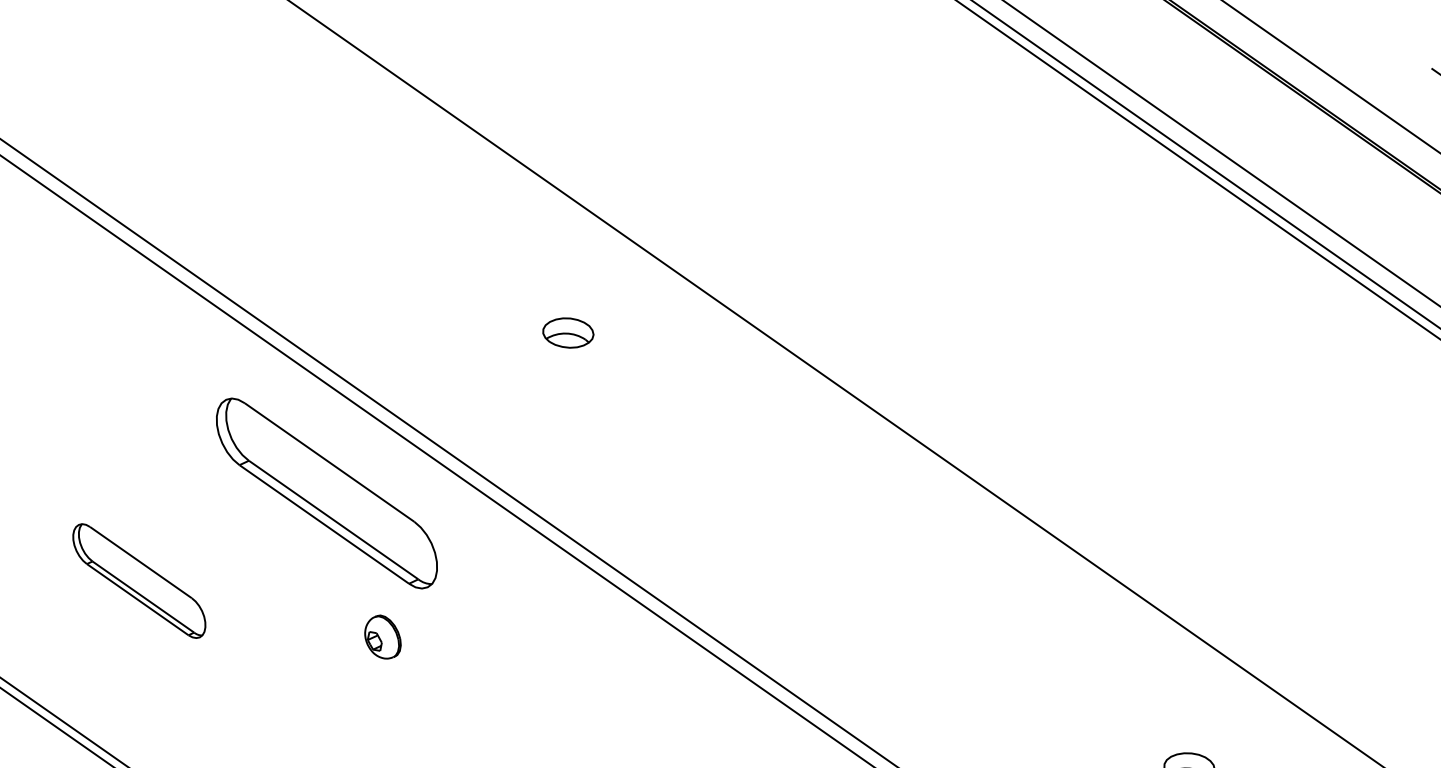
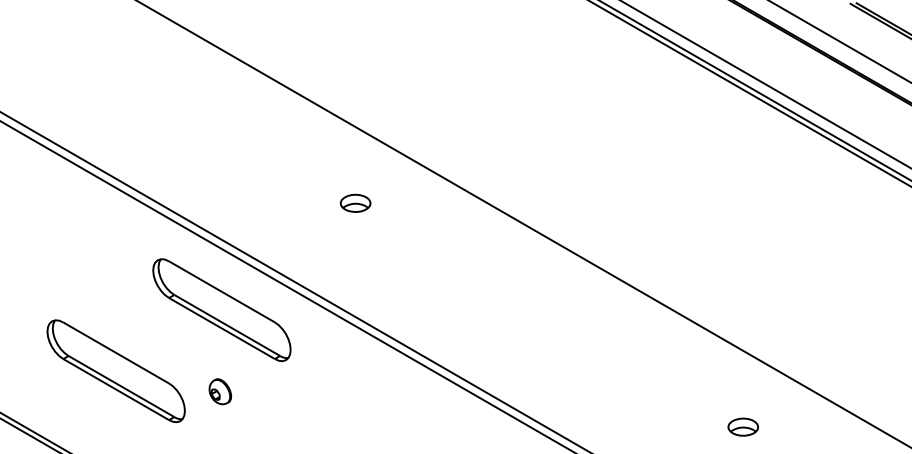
part: (138, 581) -> (115, 371), size x1.67
part: (383, 636) -> (220, 391), moved

